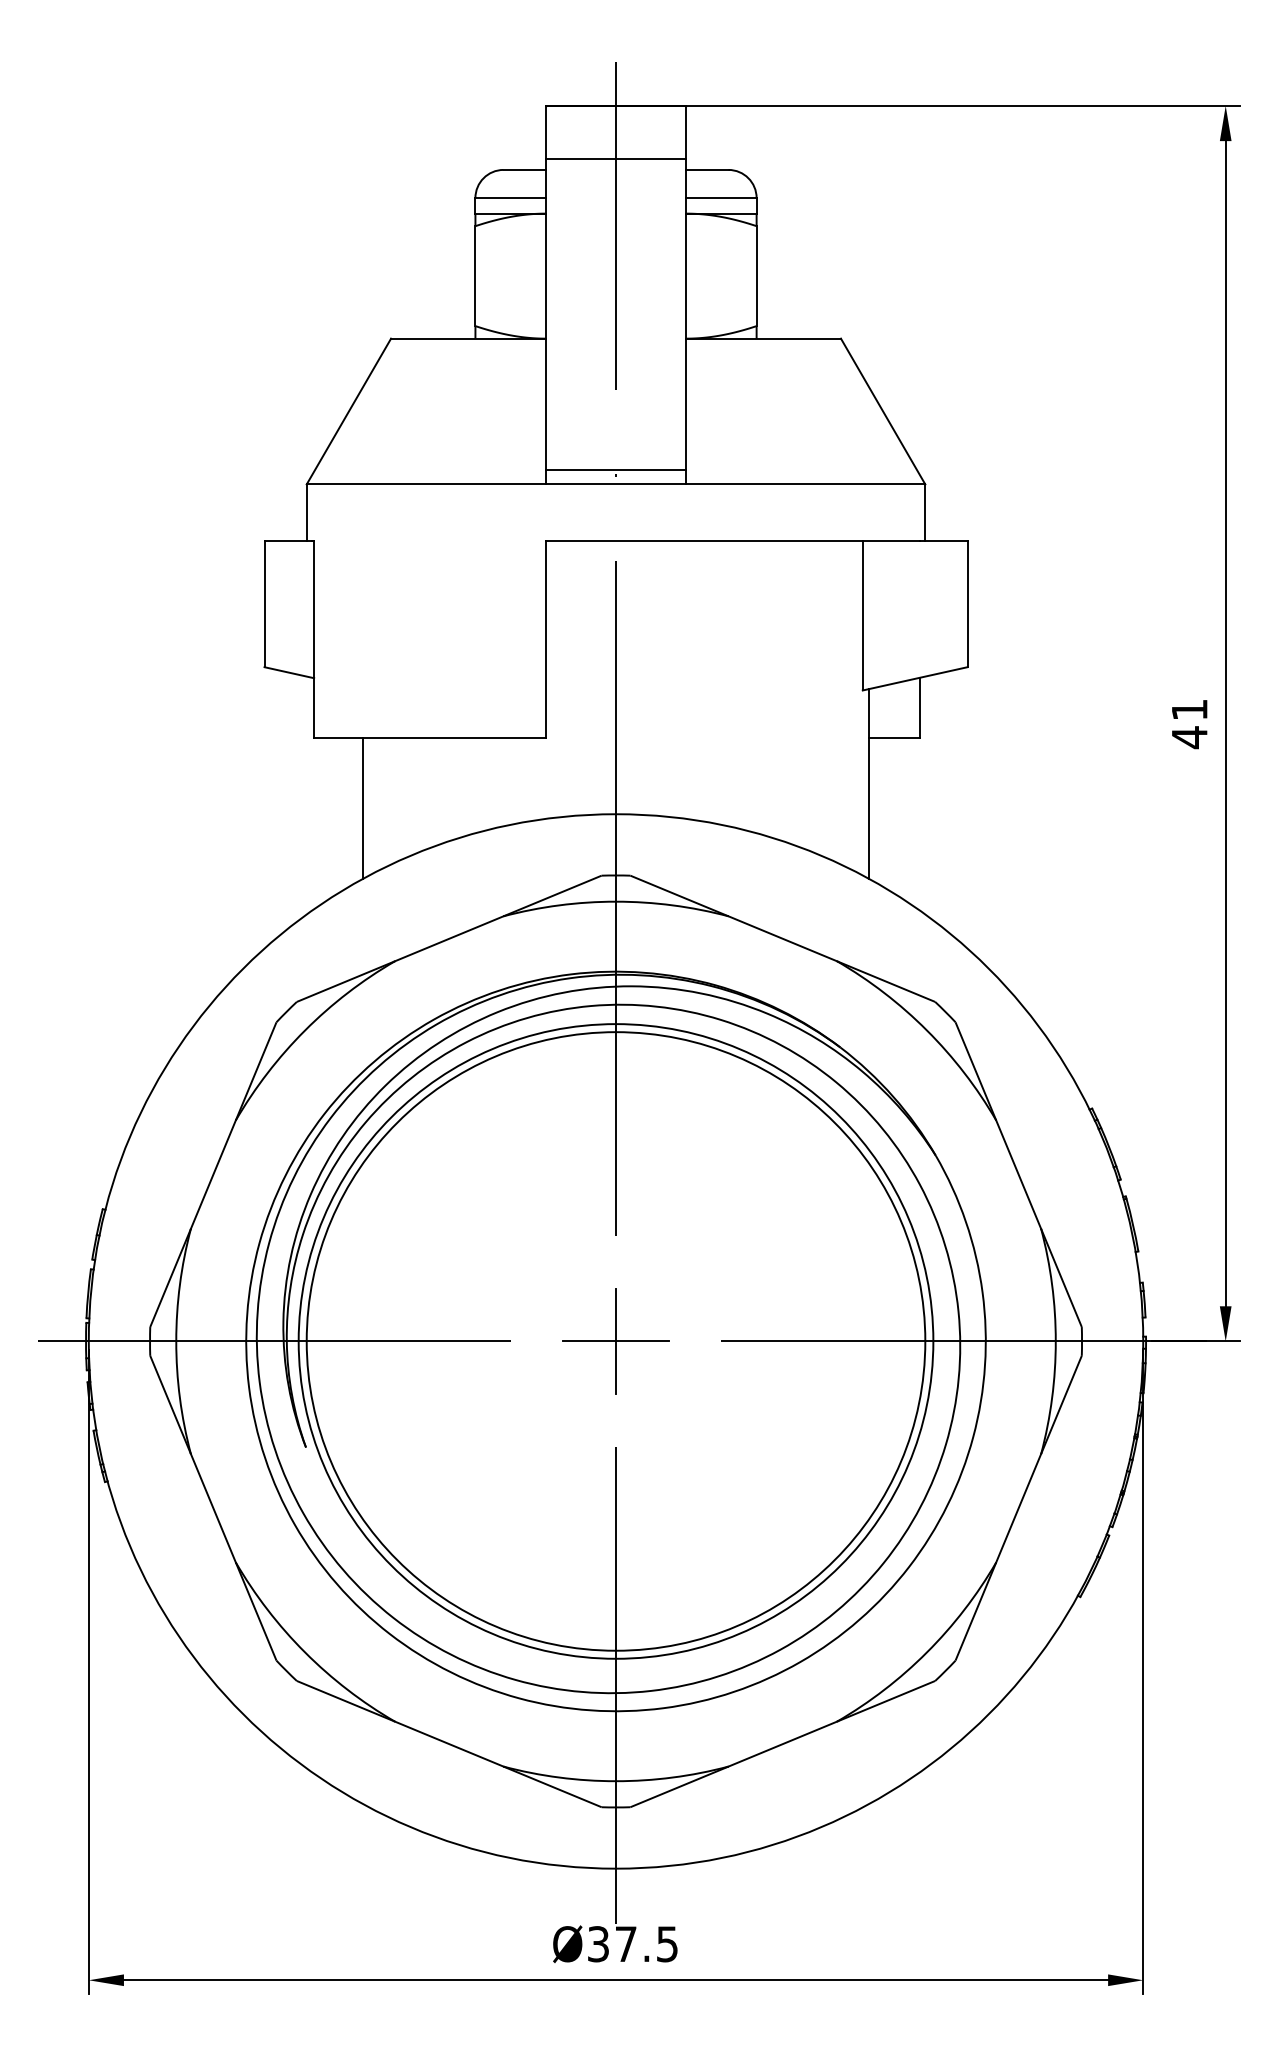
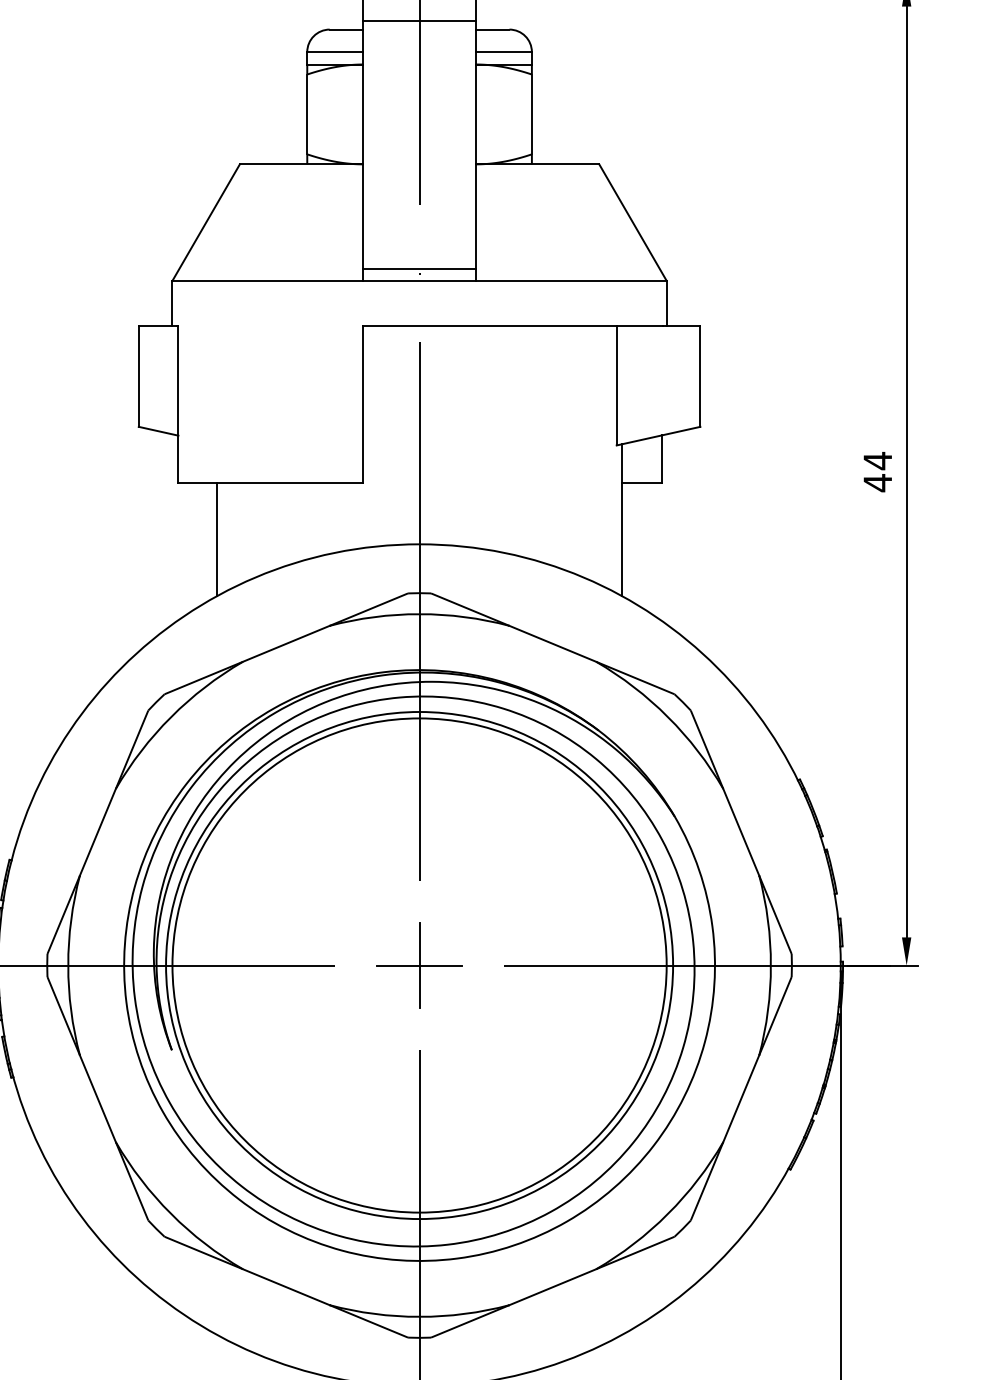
text: (1189, 709) -> (877, 460), 41 -> 44

